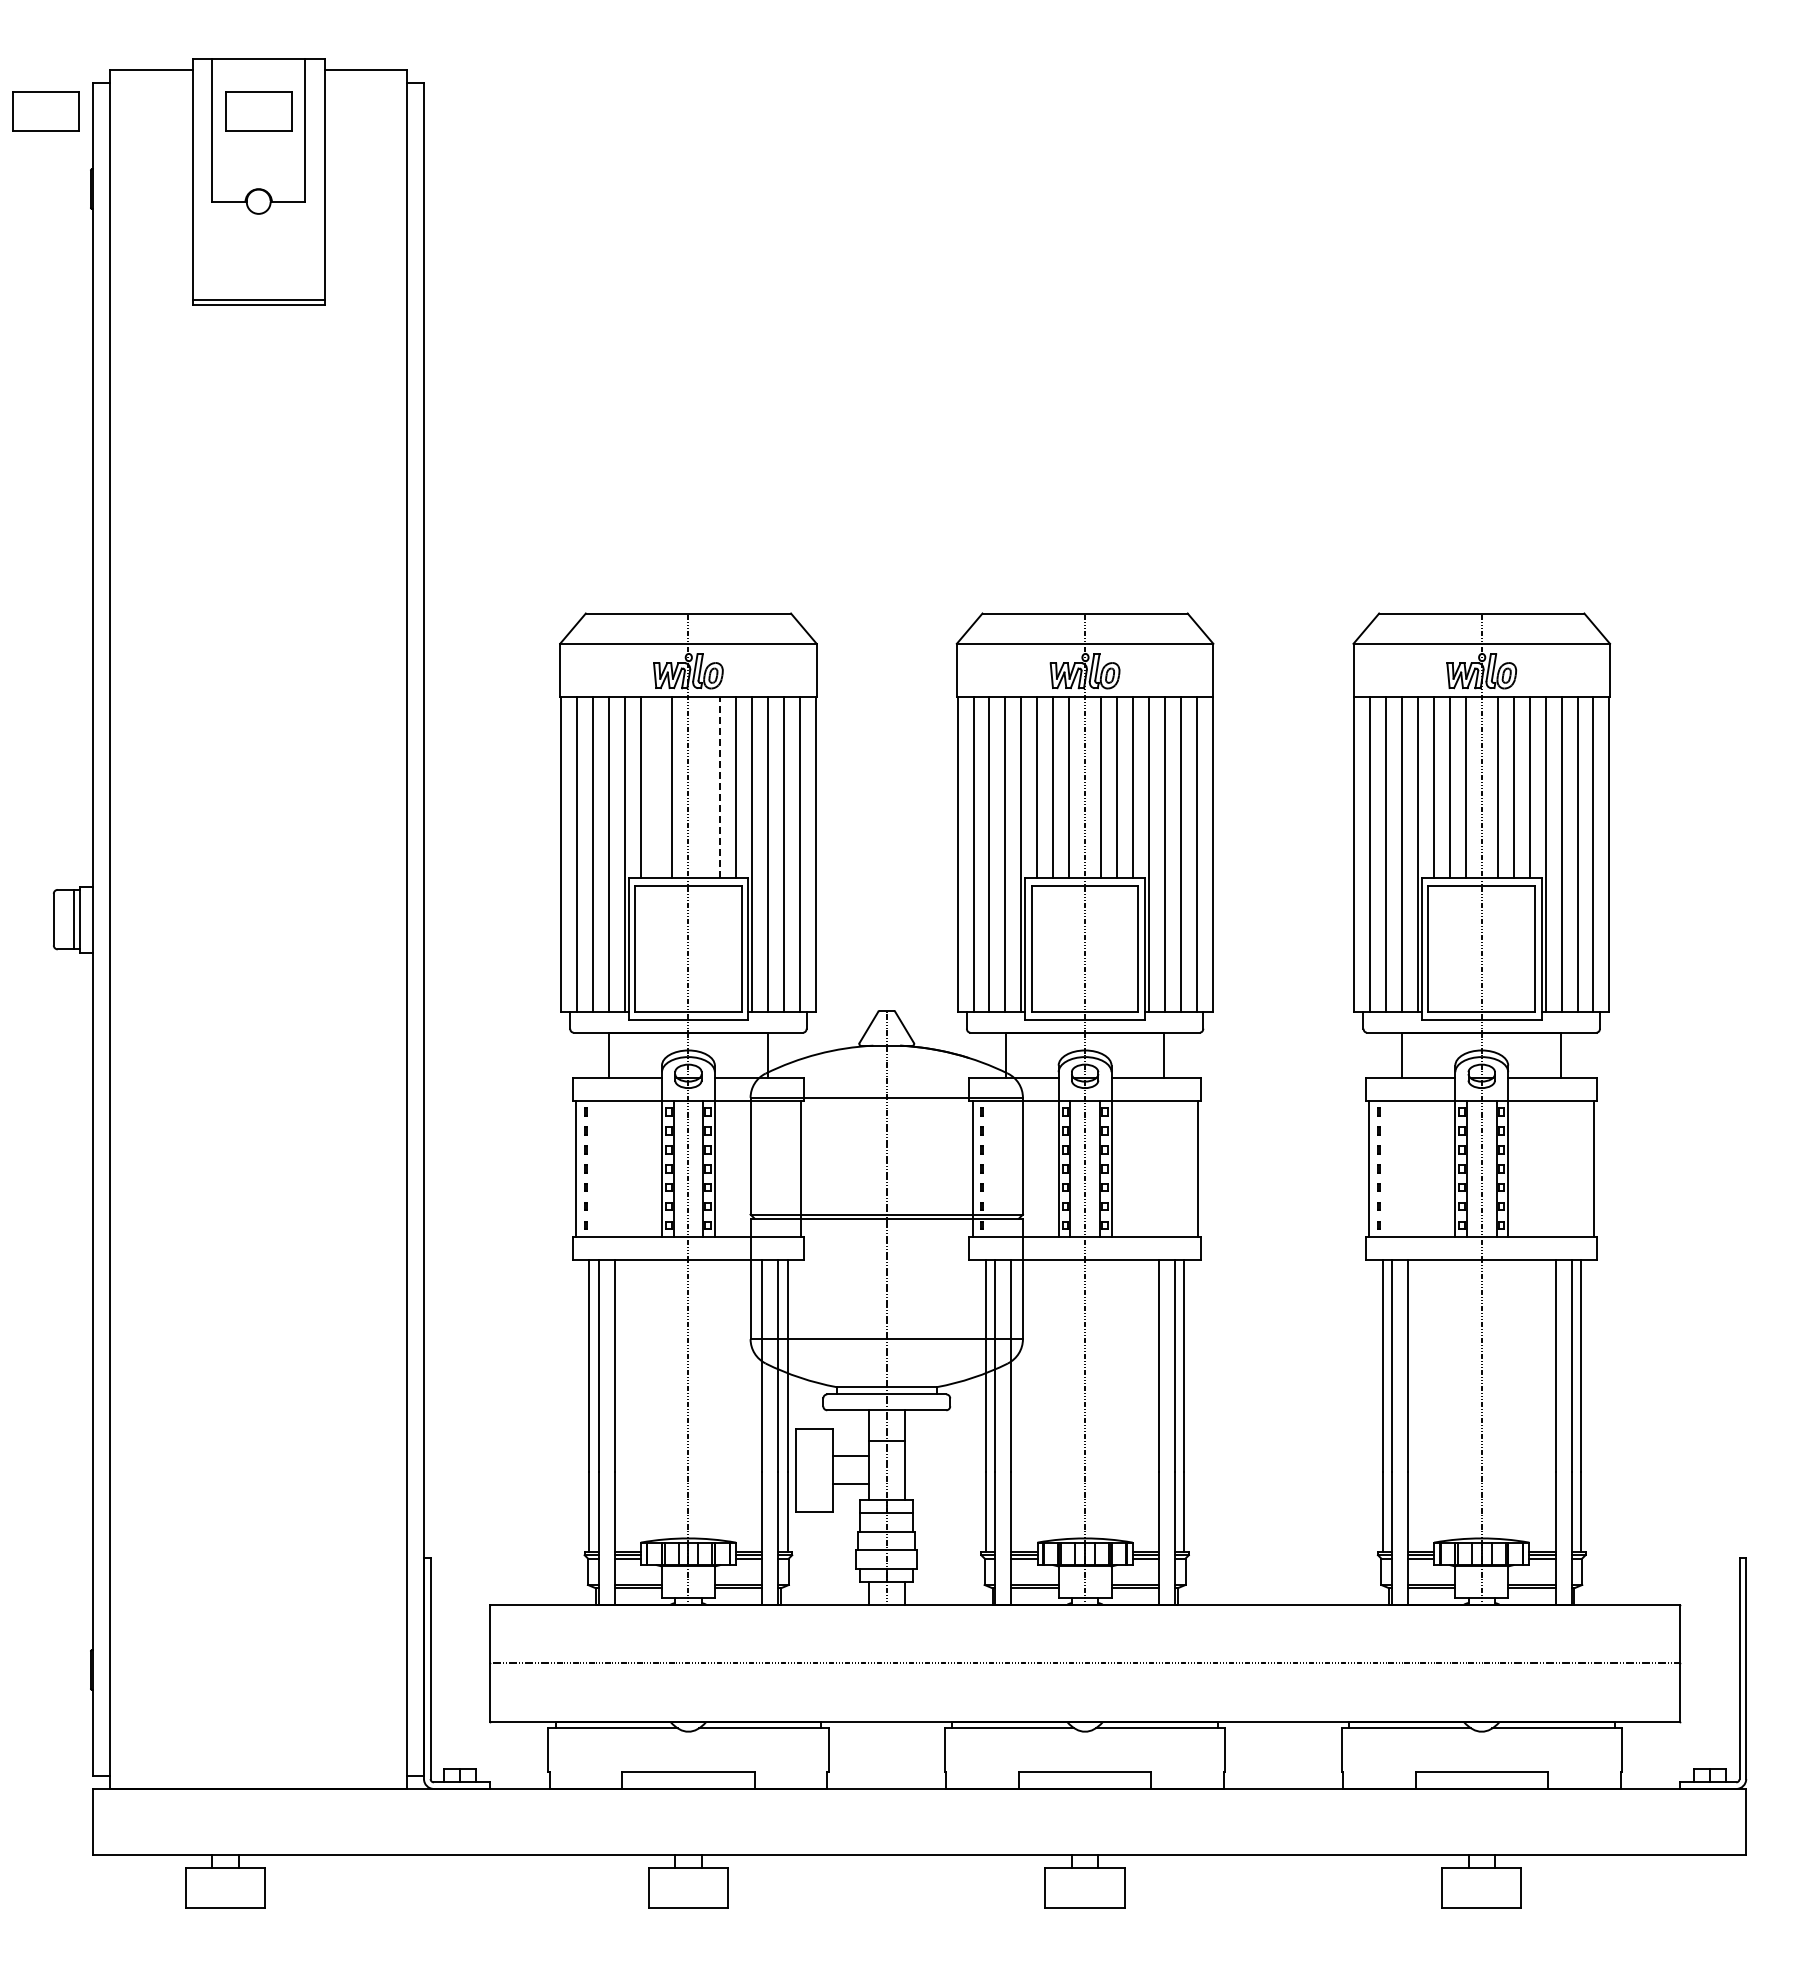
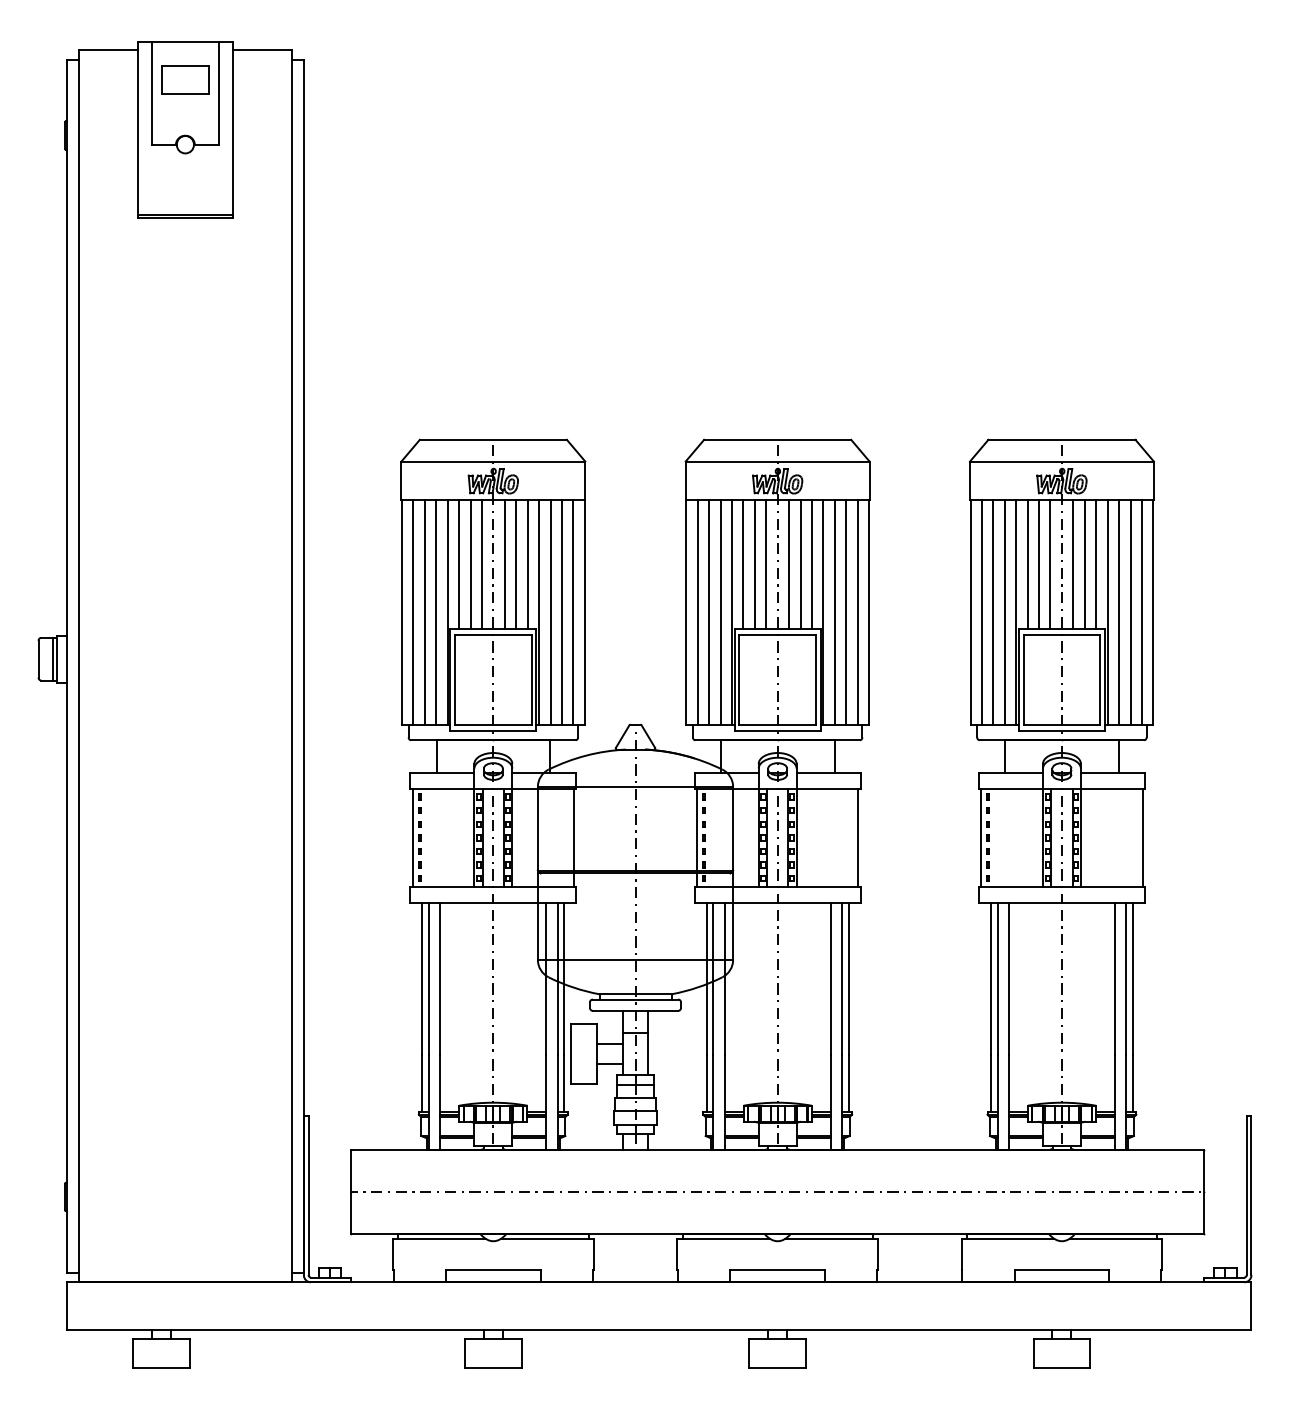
part: (45, 111) -> (32, 80), removed
line: (656, 787) -> (470, 564), added
line: (704, 787) -> (504, 564), added
line: (720, 787) -> (516, 564), dashed -> solid

